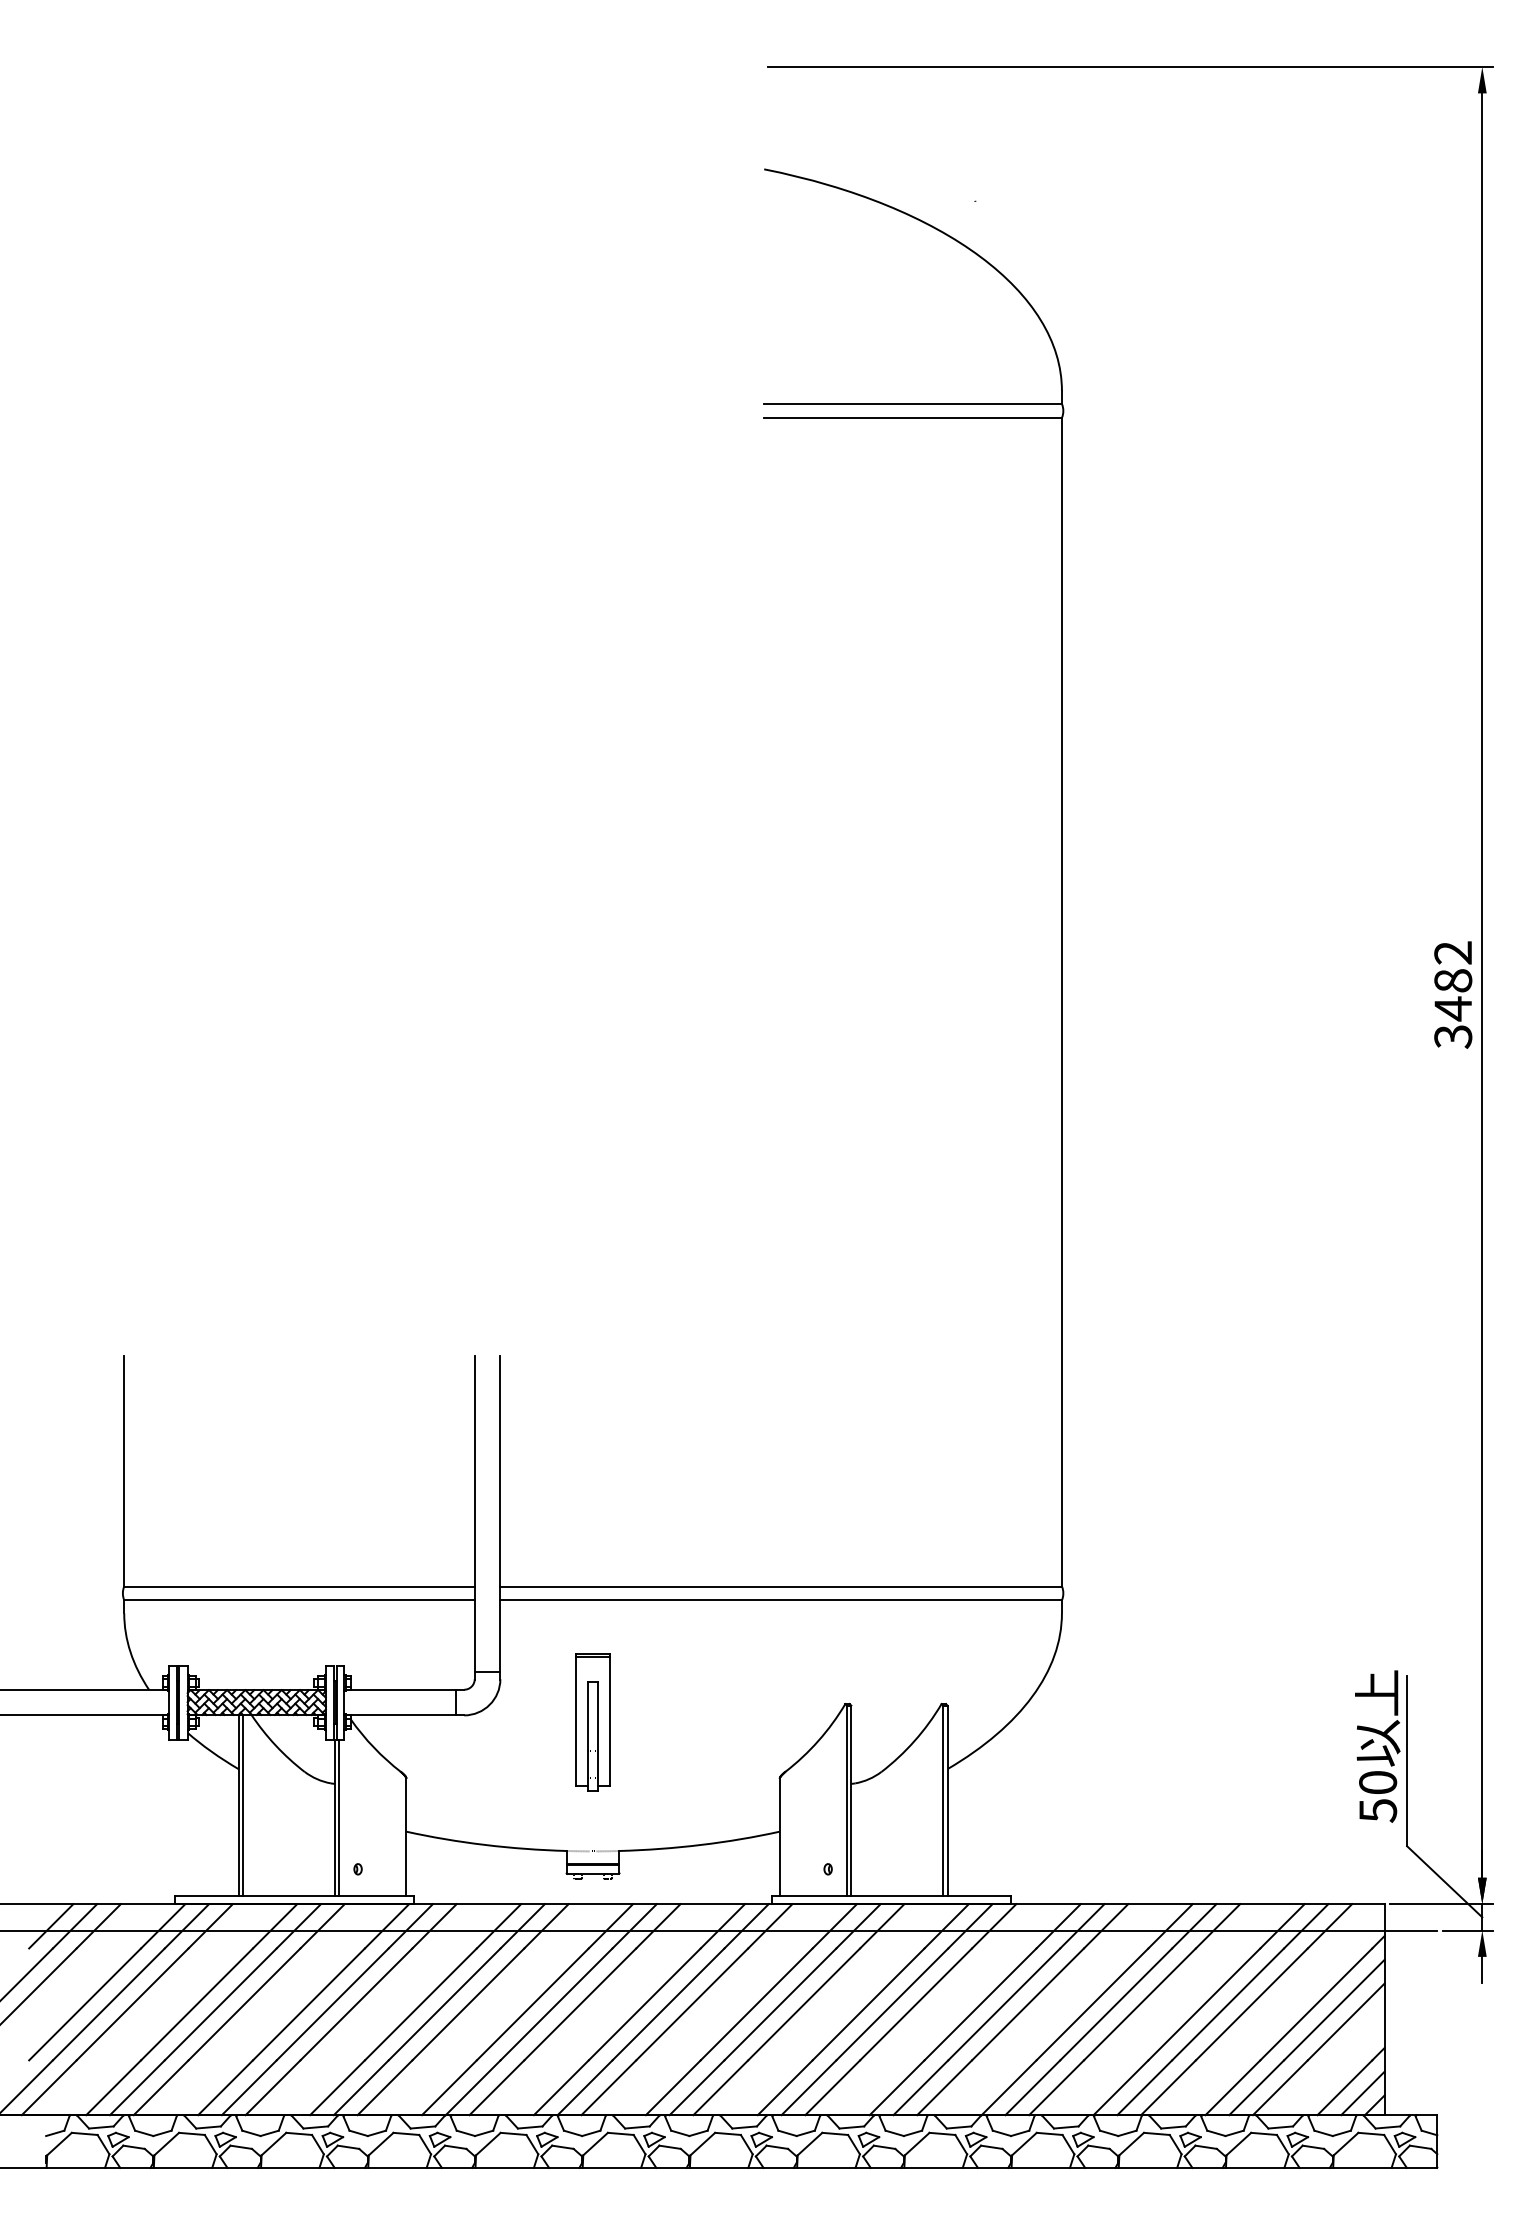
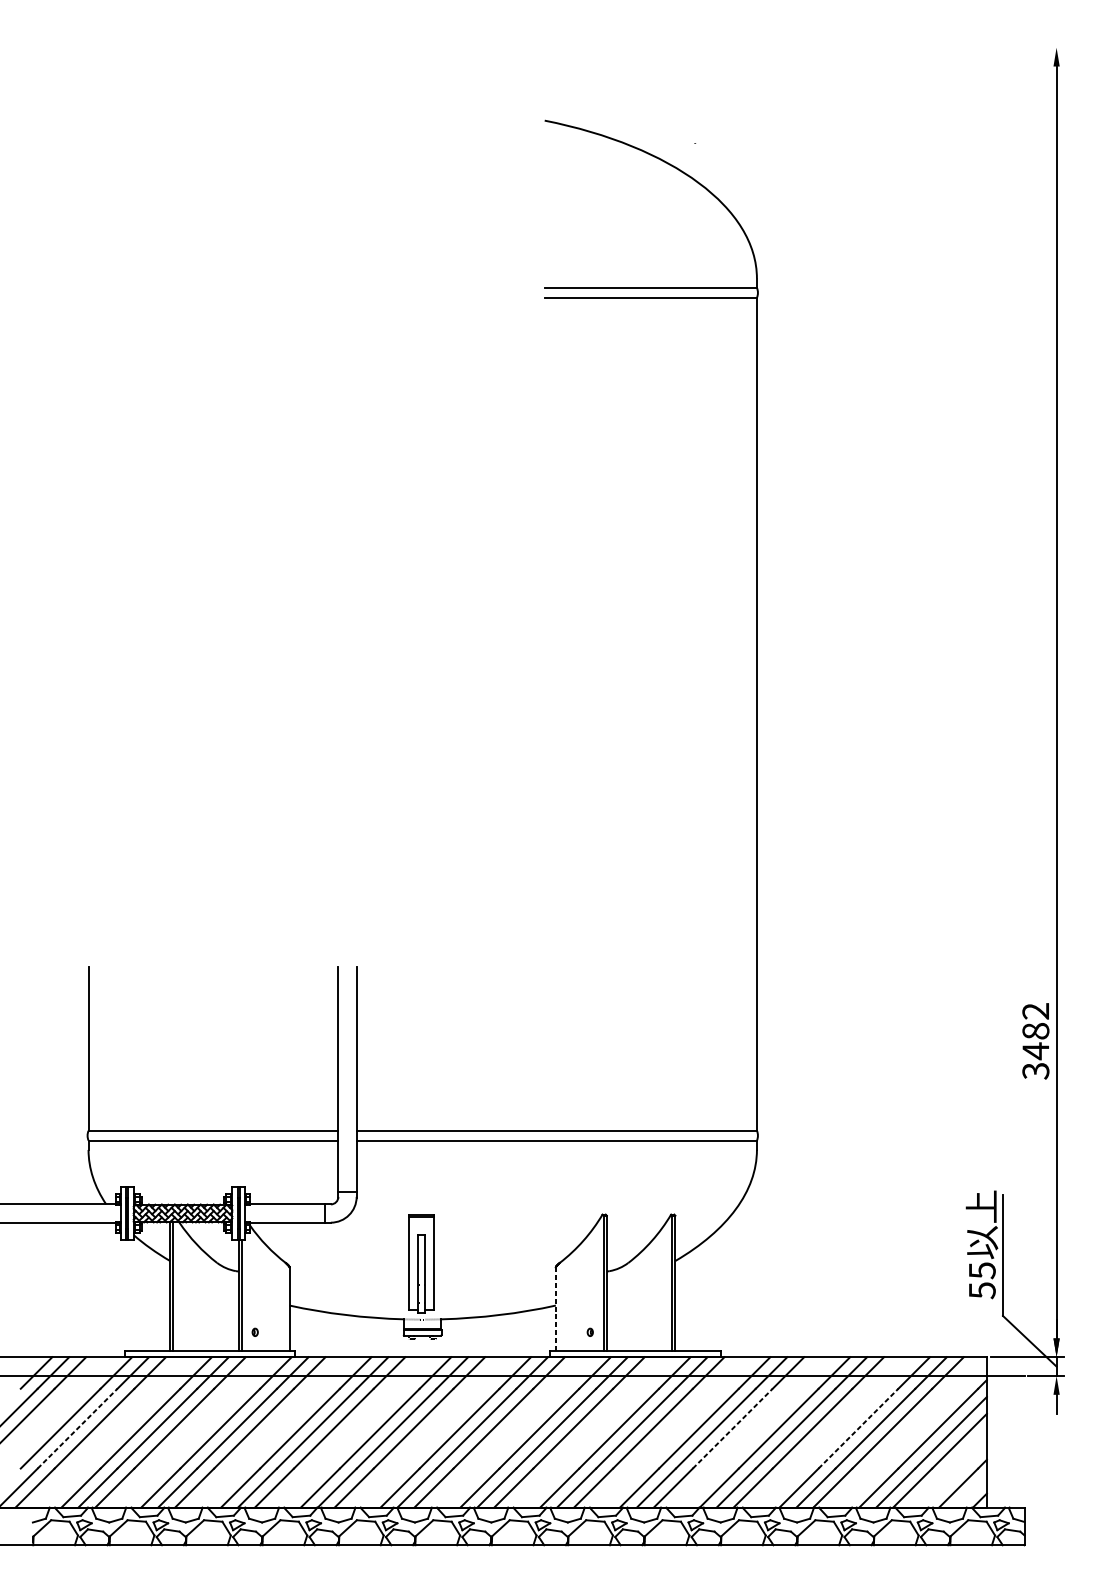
line: (1130, 67) -> (805, 48), removed
text: (1453, 994) -> (1036, 1040), moved
part: (592, 1722) -> (420, 1264), moved
text: (1378, 1782) -> (982, 1270), 50 -> 55
line: (779, 1836) -> (555, 1309), solid -> dashed
line: (109, 2004) -> (78, 1428), solid -> dashed
line: (1028, 2004) -> (733, 1428), solid -> dashed
line: (1204, 2004) -> (858, 1428), solid -> dashed
line: (1362, 2093) -> (971, 1492), removed

